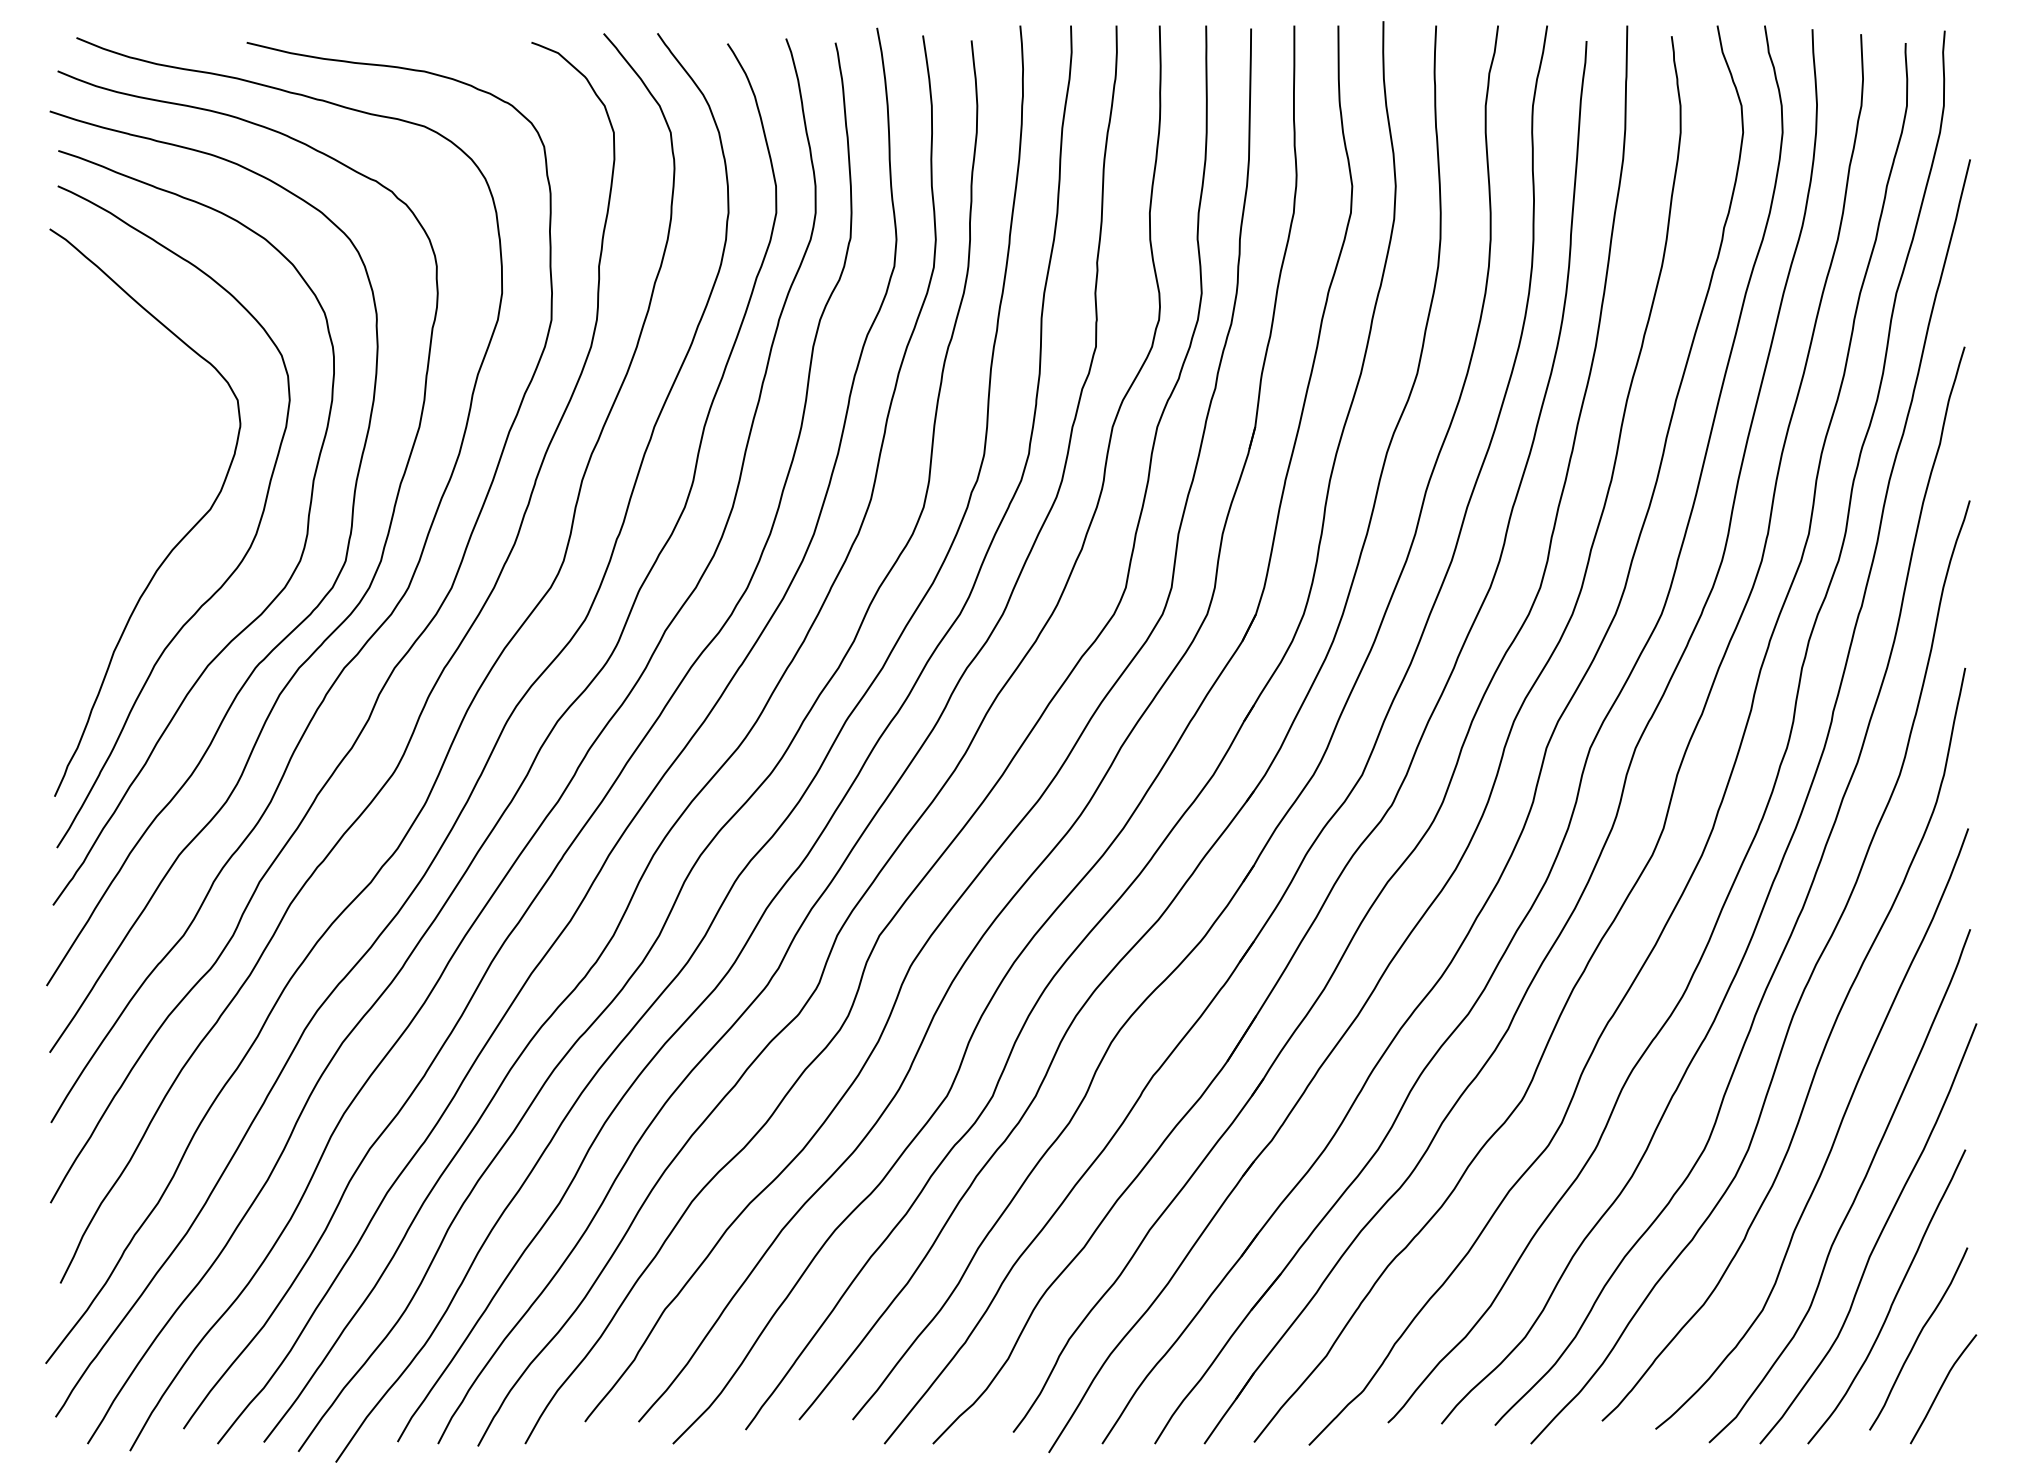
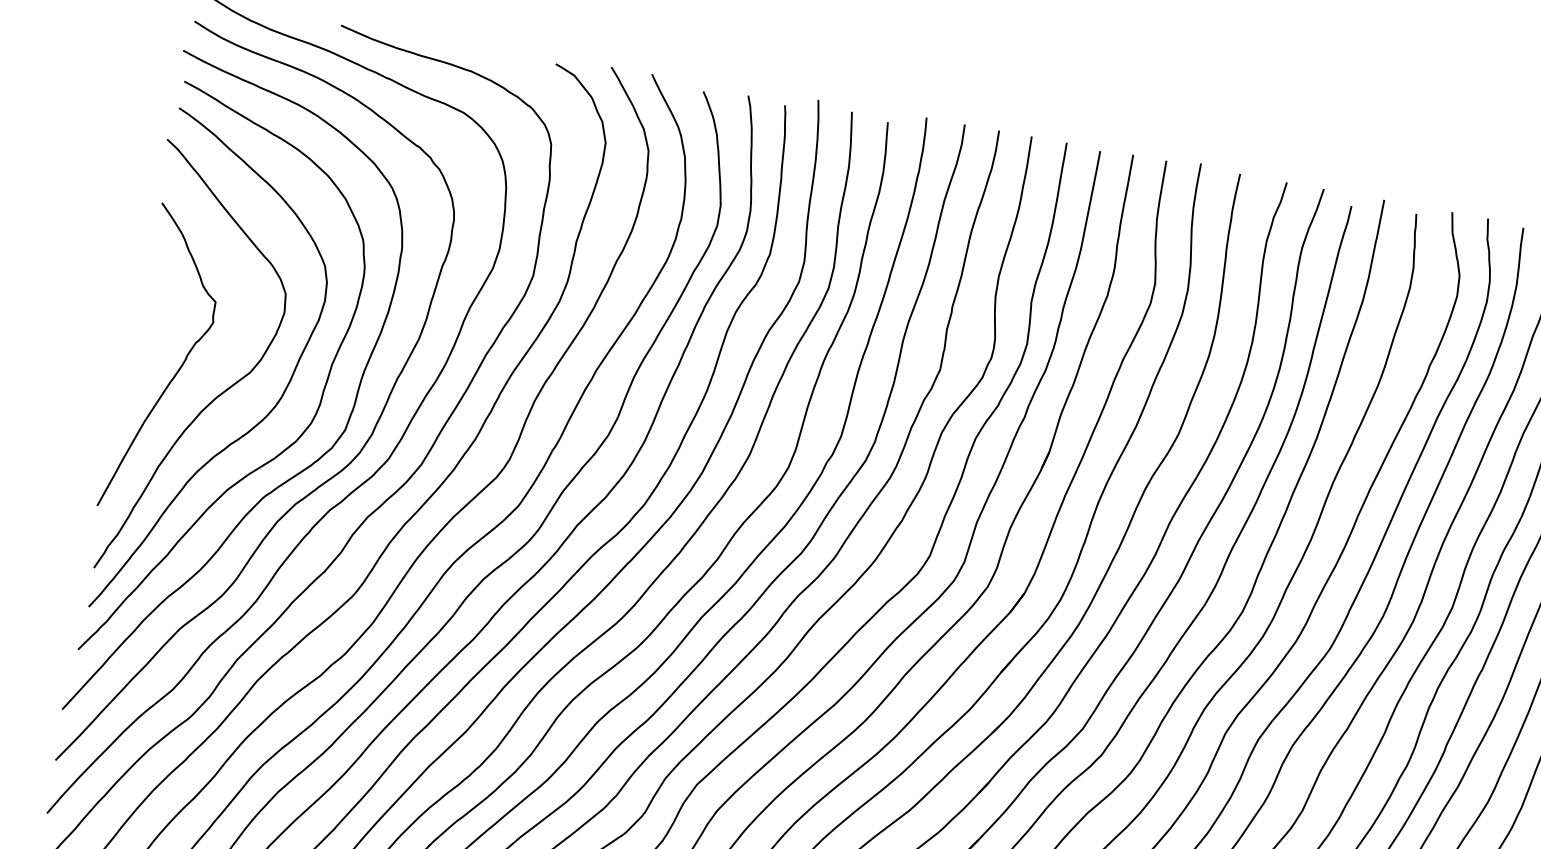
curve: (116, 523) -> (177, 370), added

